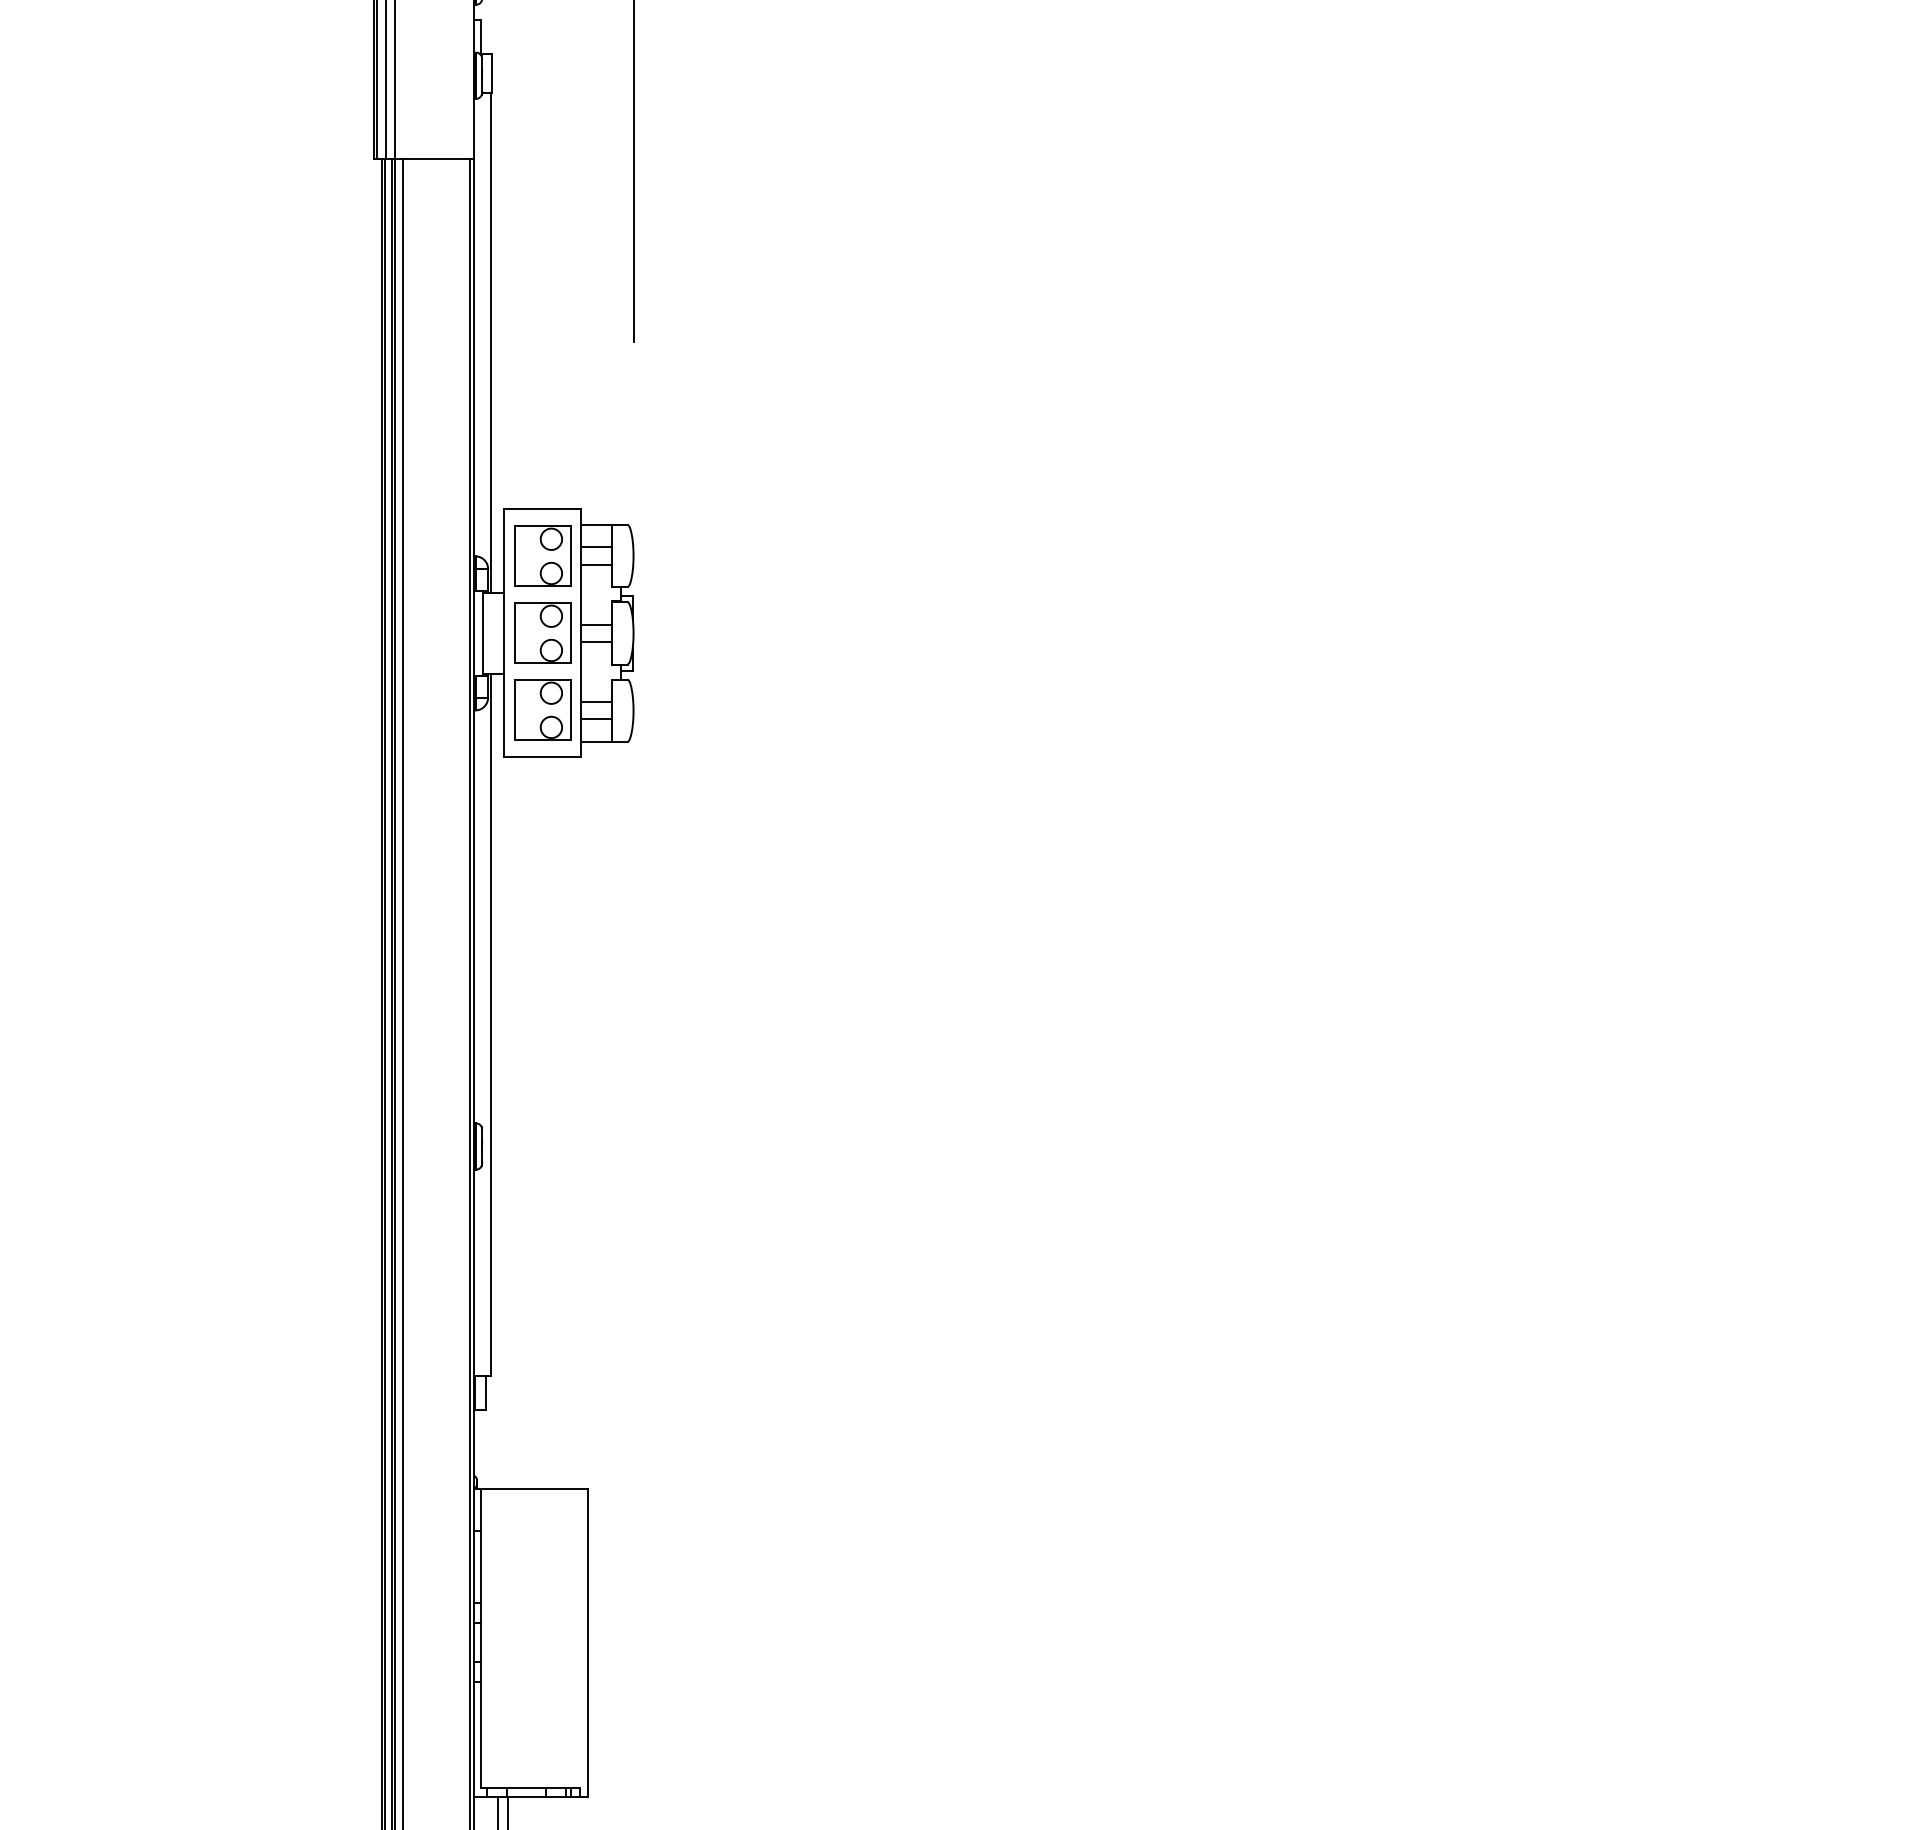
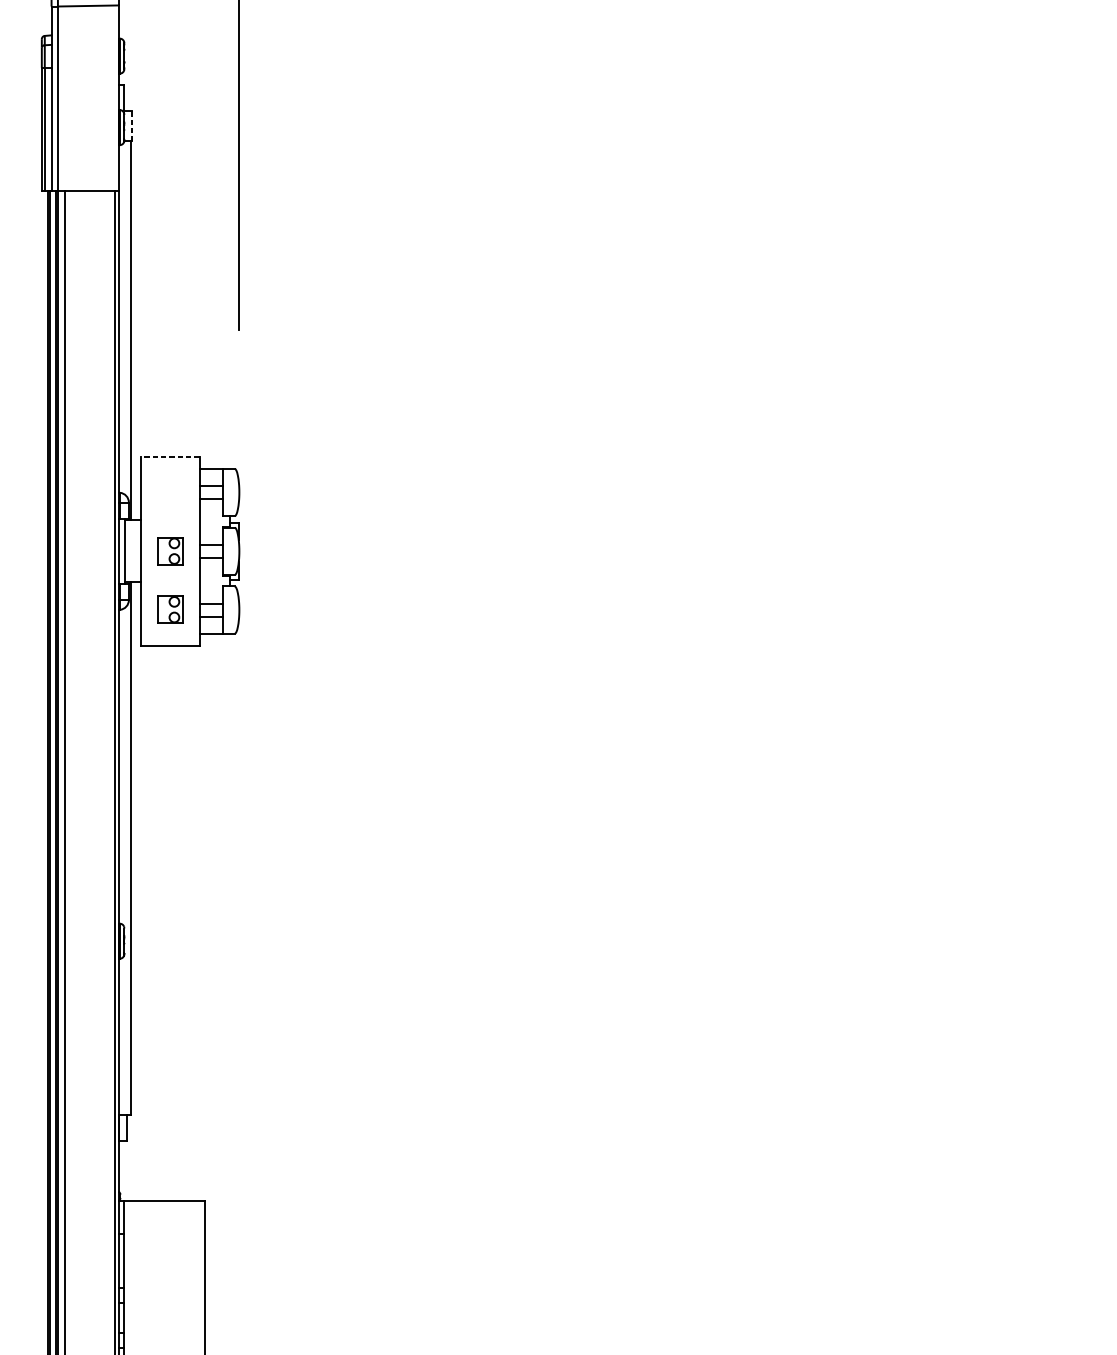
line: (491, 74) -> (131, 126), solid -> dashed
line: (542, 509) -> (170, 457), solid -> dashed
part: (542, 555) -> (170, 492), removed
part: (542, 632) -> (170, 550), size x0.6
part: (542, 709) -> (170, 609), size x0.6

